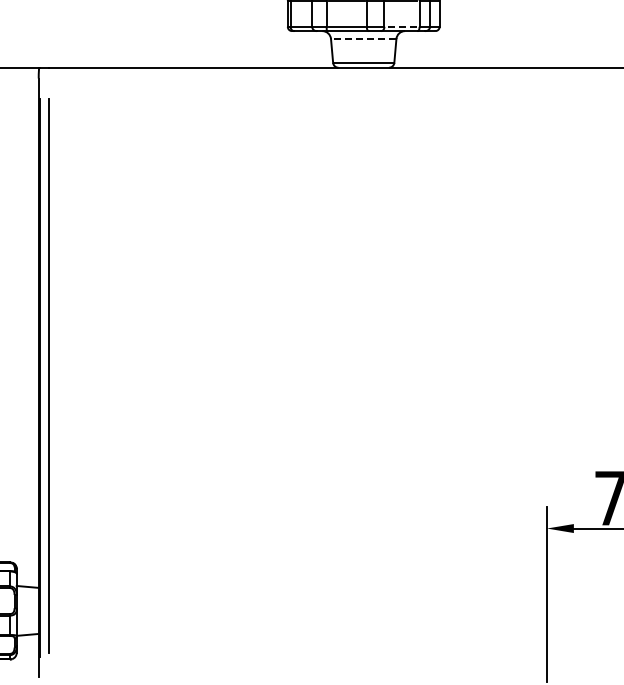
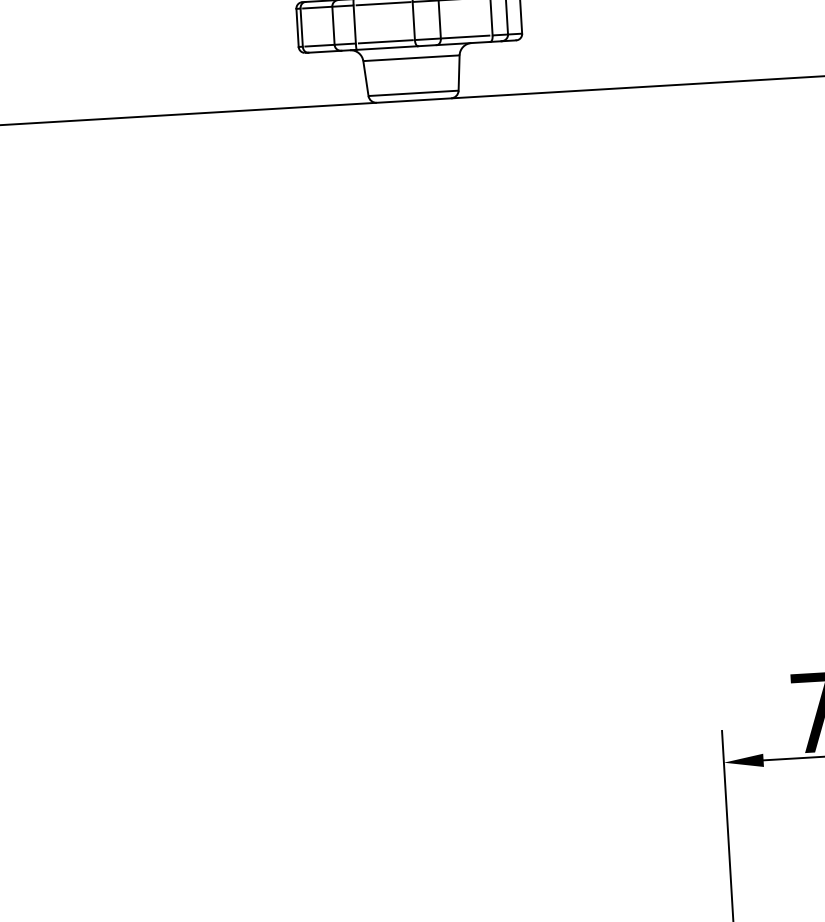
line: (400, 26) -> (464, 36), dashed -> solid
line: (363, 38) -> (411, 57), dashed -> solid

